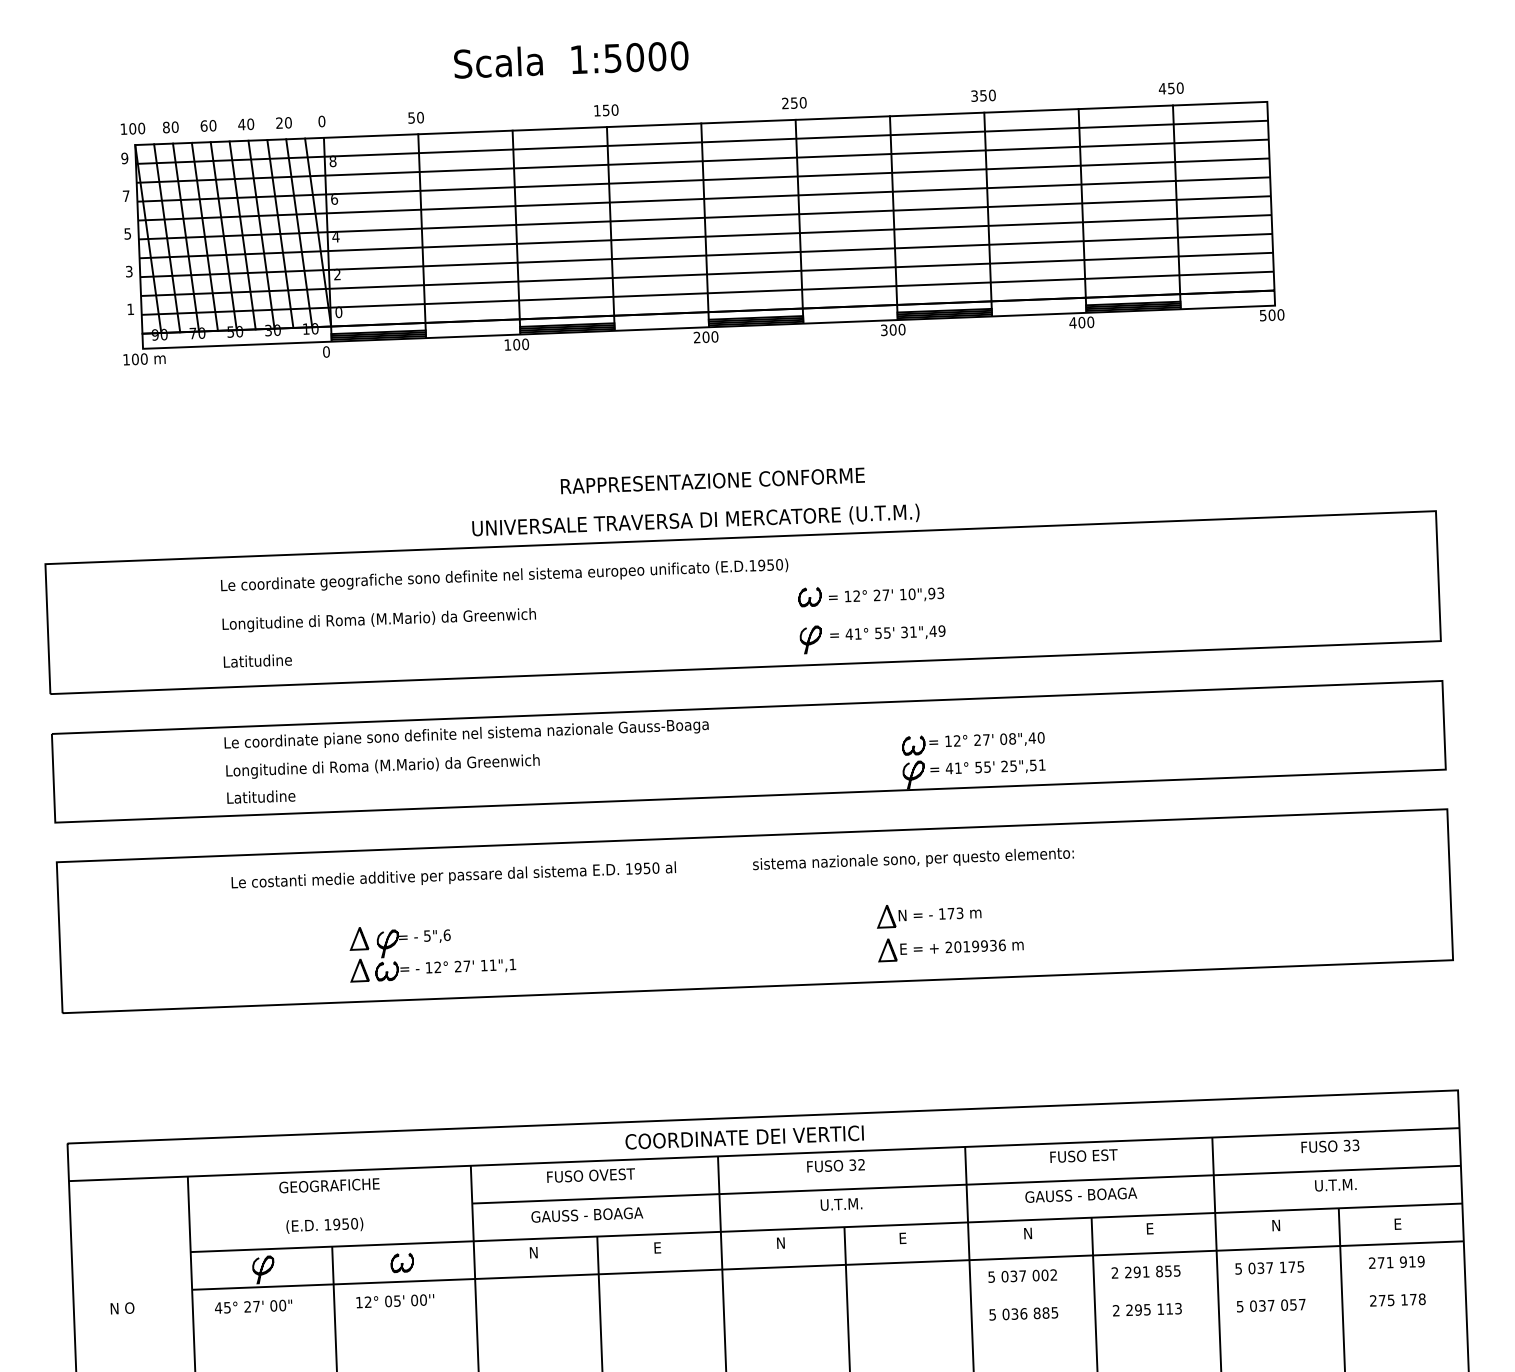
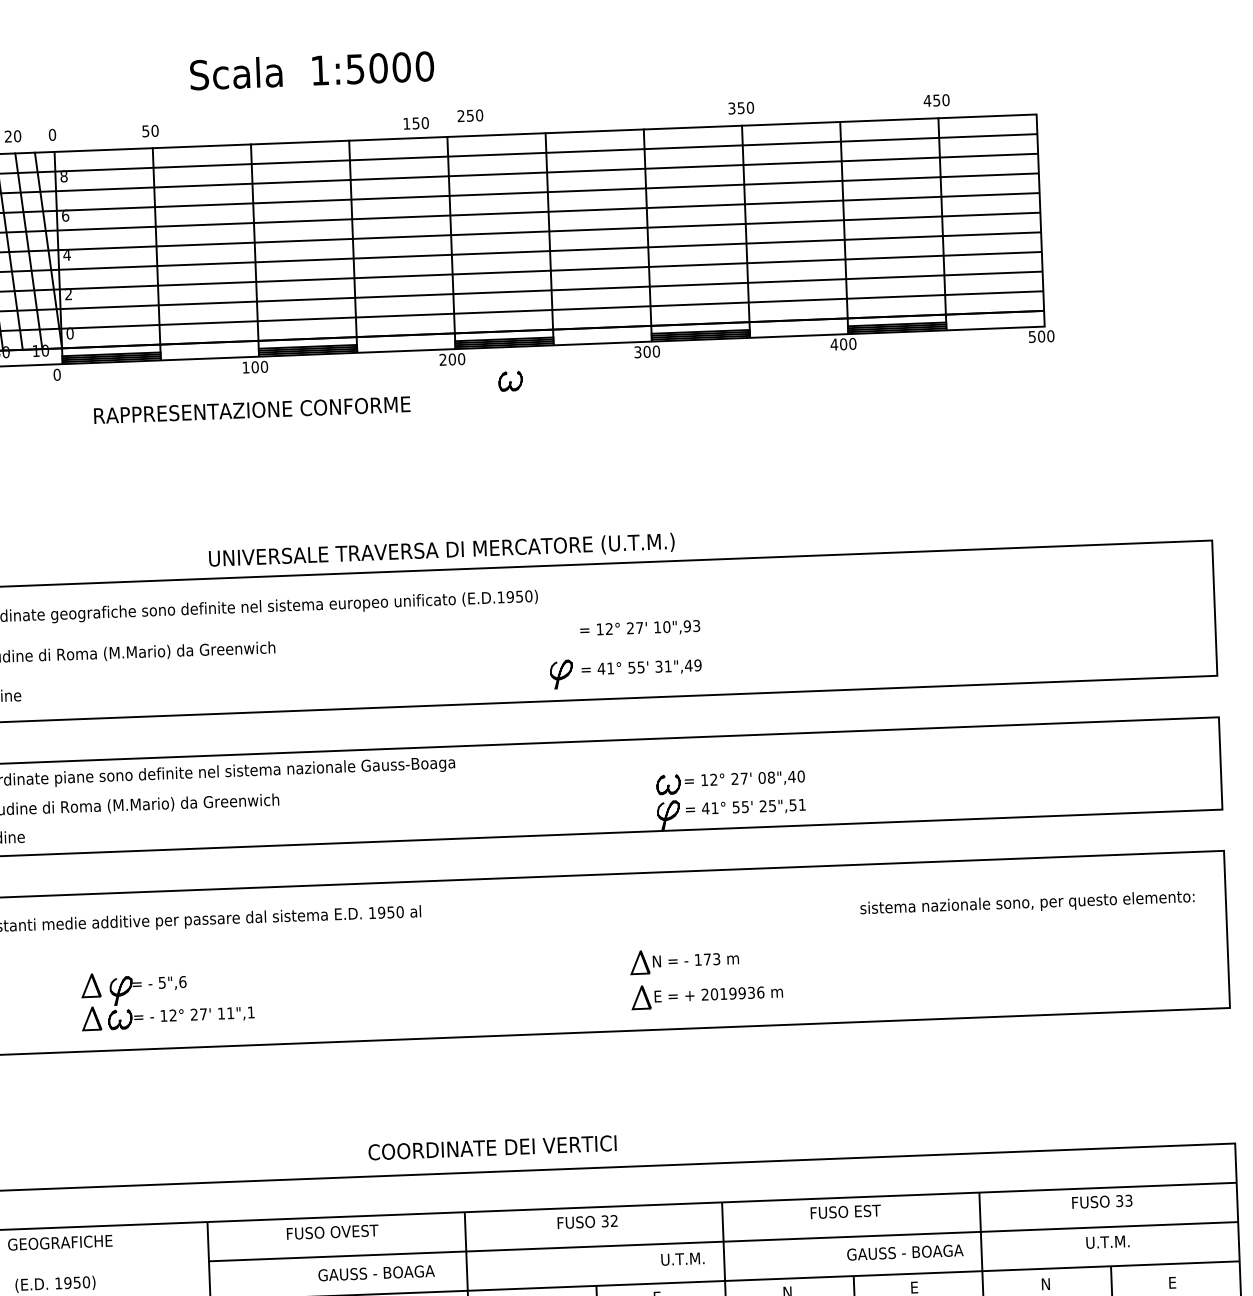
text: (794, 103) -> (470, 116), moved
text: (606, 110) -> (416, 123), moved
text: (712, 480) -> (251, 409), moved
part: (809, 597) -> (510, 381), moved
text: (913, 859) -> (1027, 903), moved
text: (744, 1137) -> (492, 1147), moved
text: (1081, 1194) -> (905, 1251), moved
text: (841, 1204) -> (682, 1259), moved
text: (587, 1214) -> (376, 1272), moved

